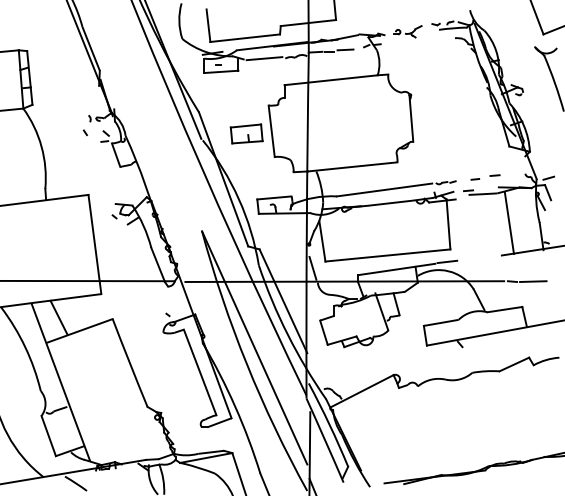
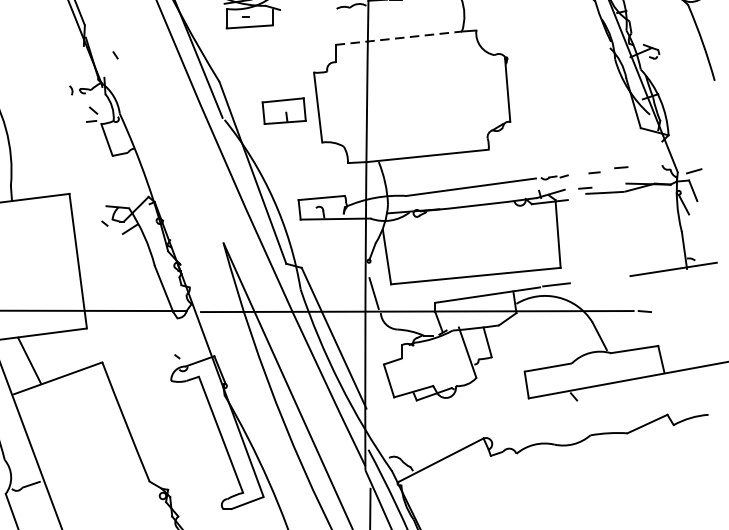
line: (264, 58) -> (308, 8), removed
line: (331, 80) -> (399, 38), solid -> dashed
line: (84, 132) -> (114, 54), moved
line: (508, 222) -> (639, 231), removed
line: (533, 281) -> (673, 311), removed

